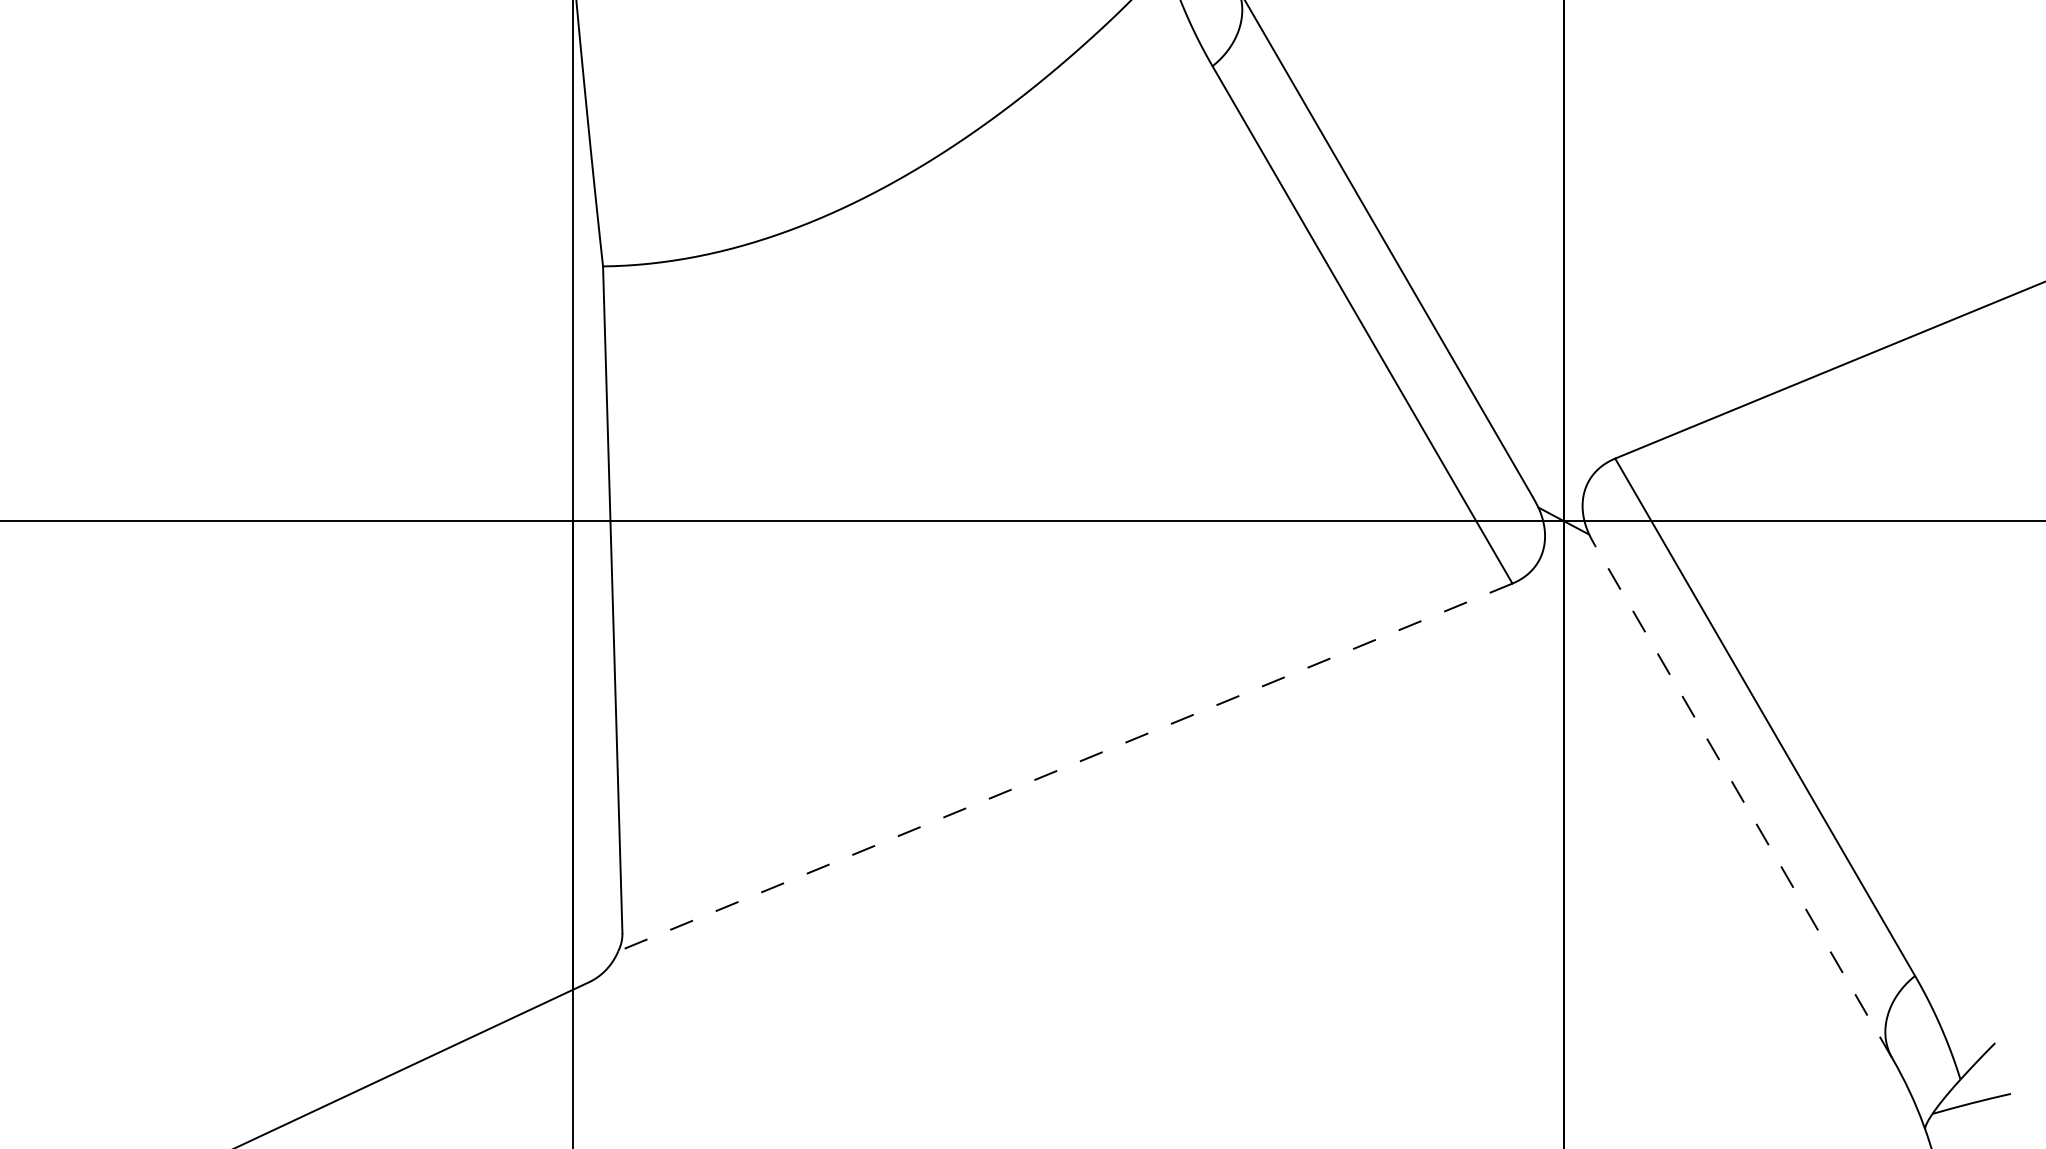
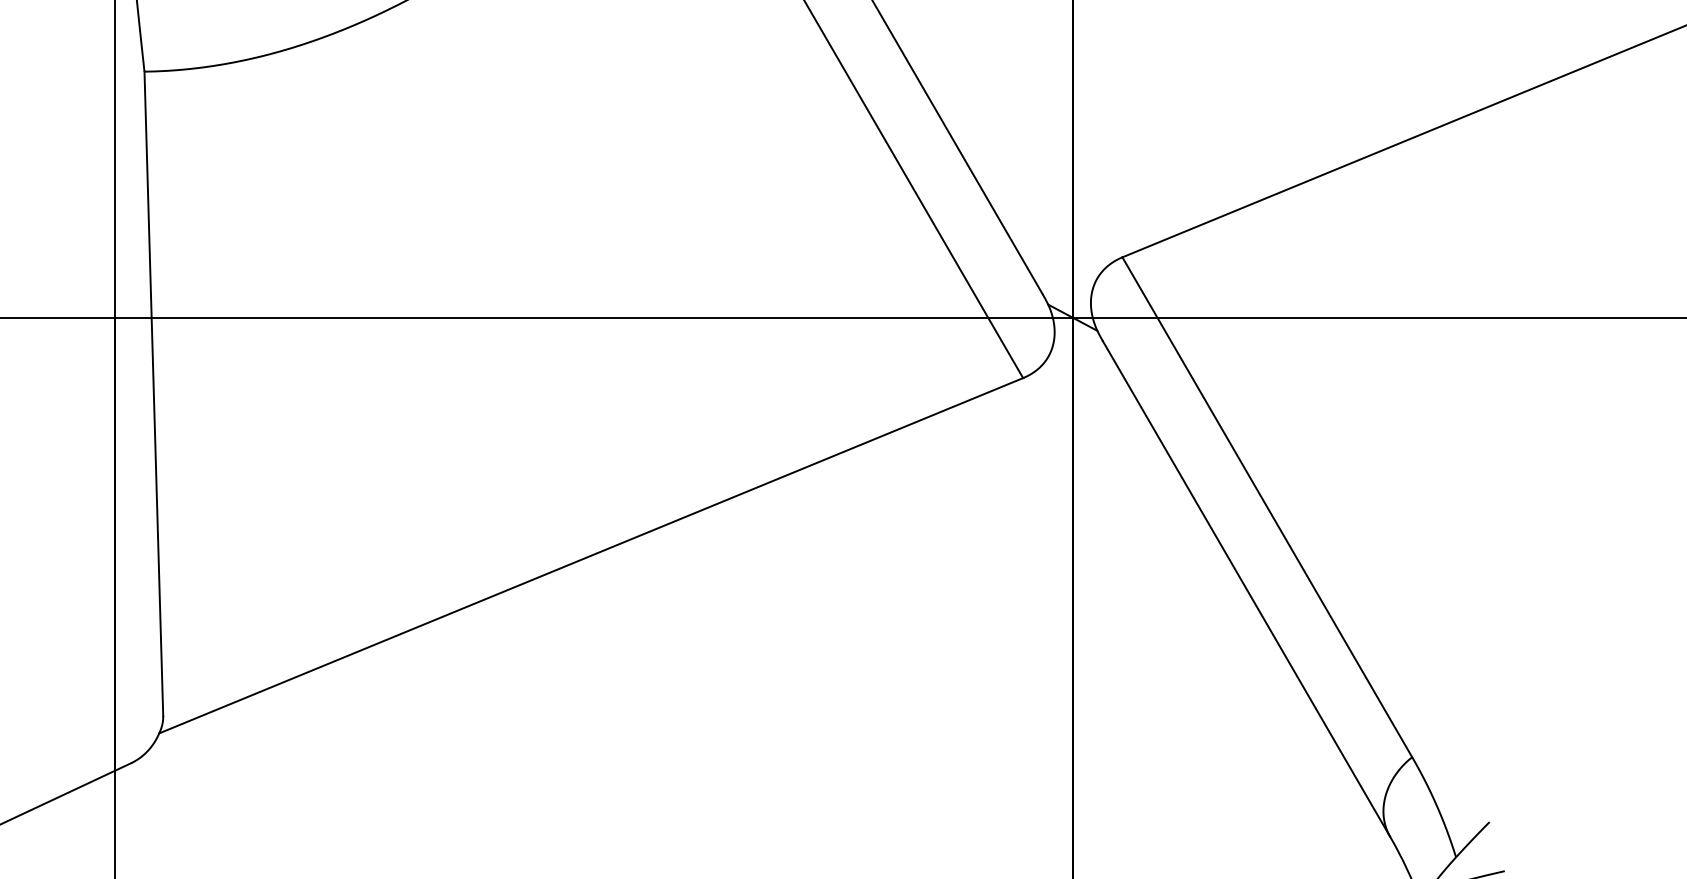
line: (1064, 767) -> (590, 555), dashed -> solid
line: (1743, 801) -> (1246, 588), dashed -> solid

